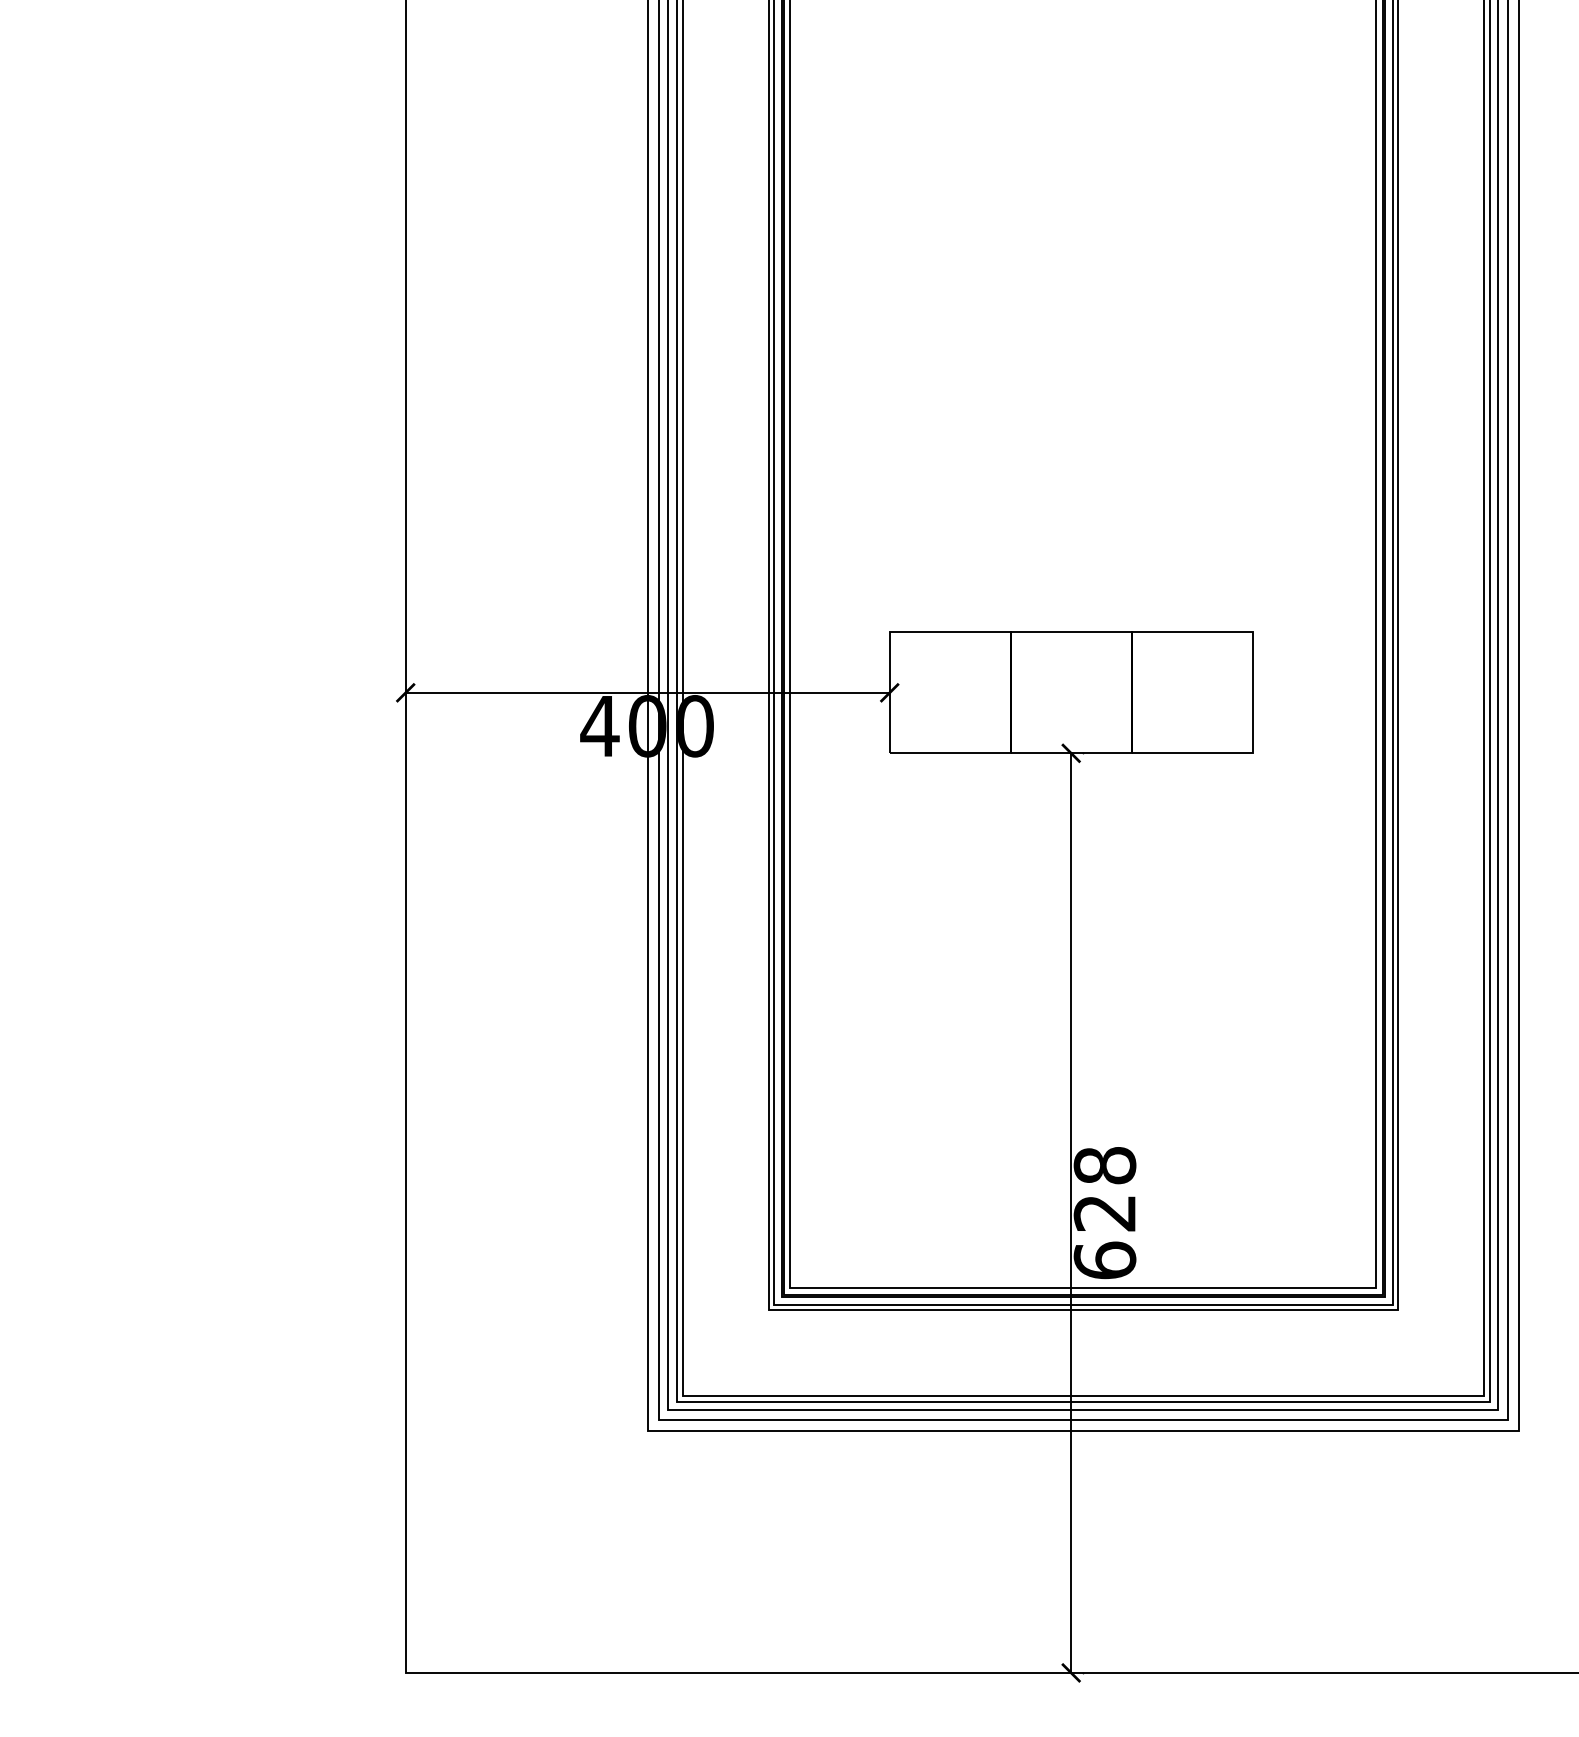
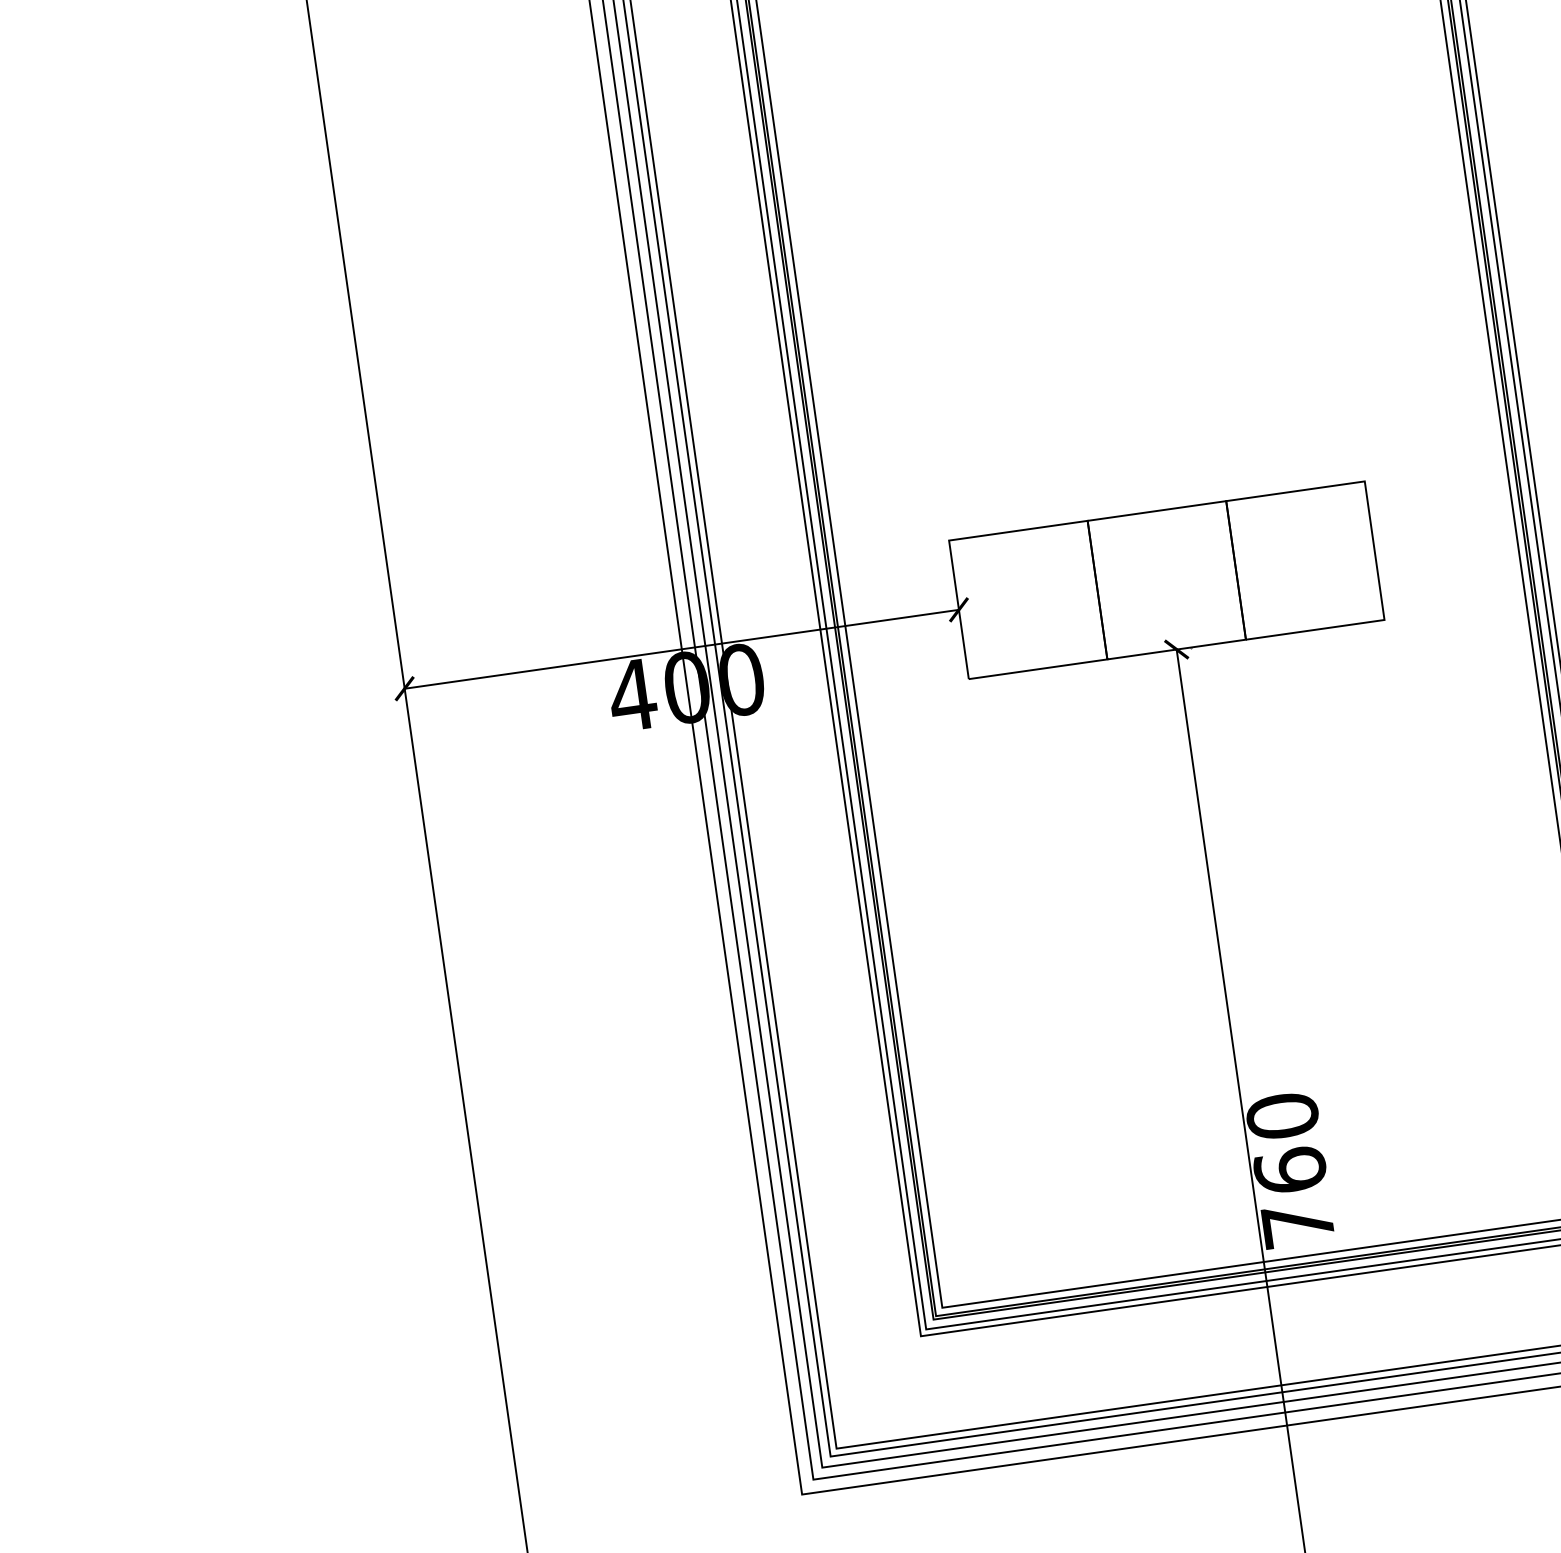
text: (1104, 1212) -> (1289, 1169), 628 -> 760

